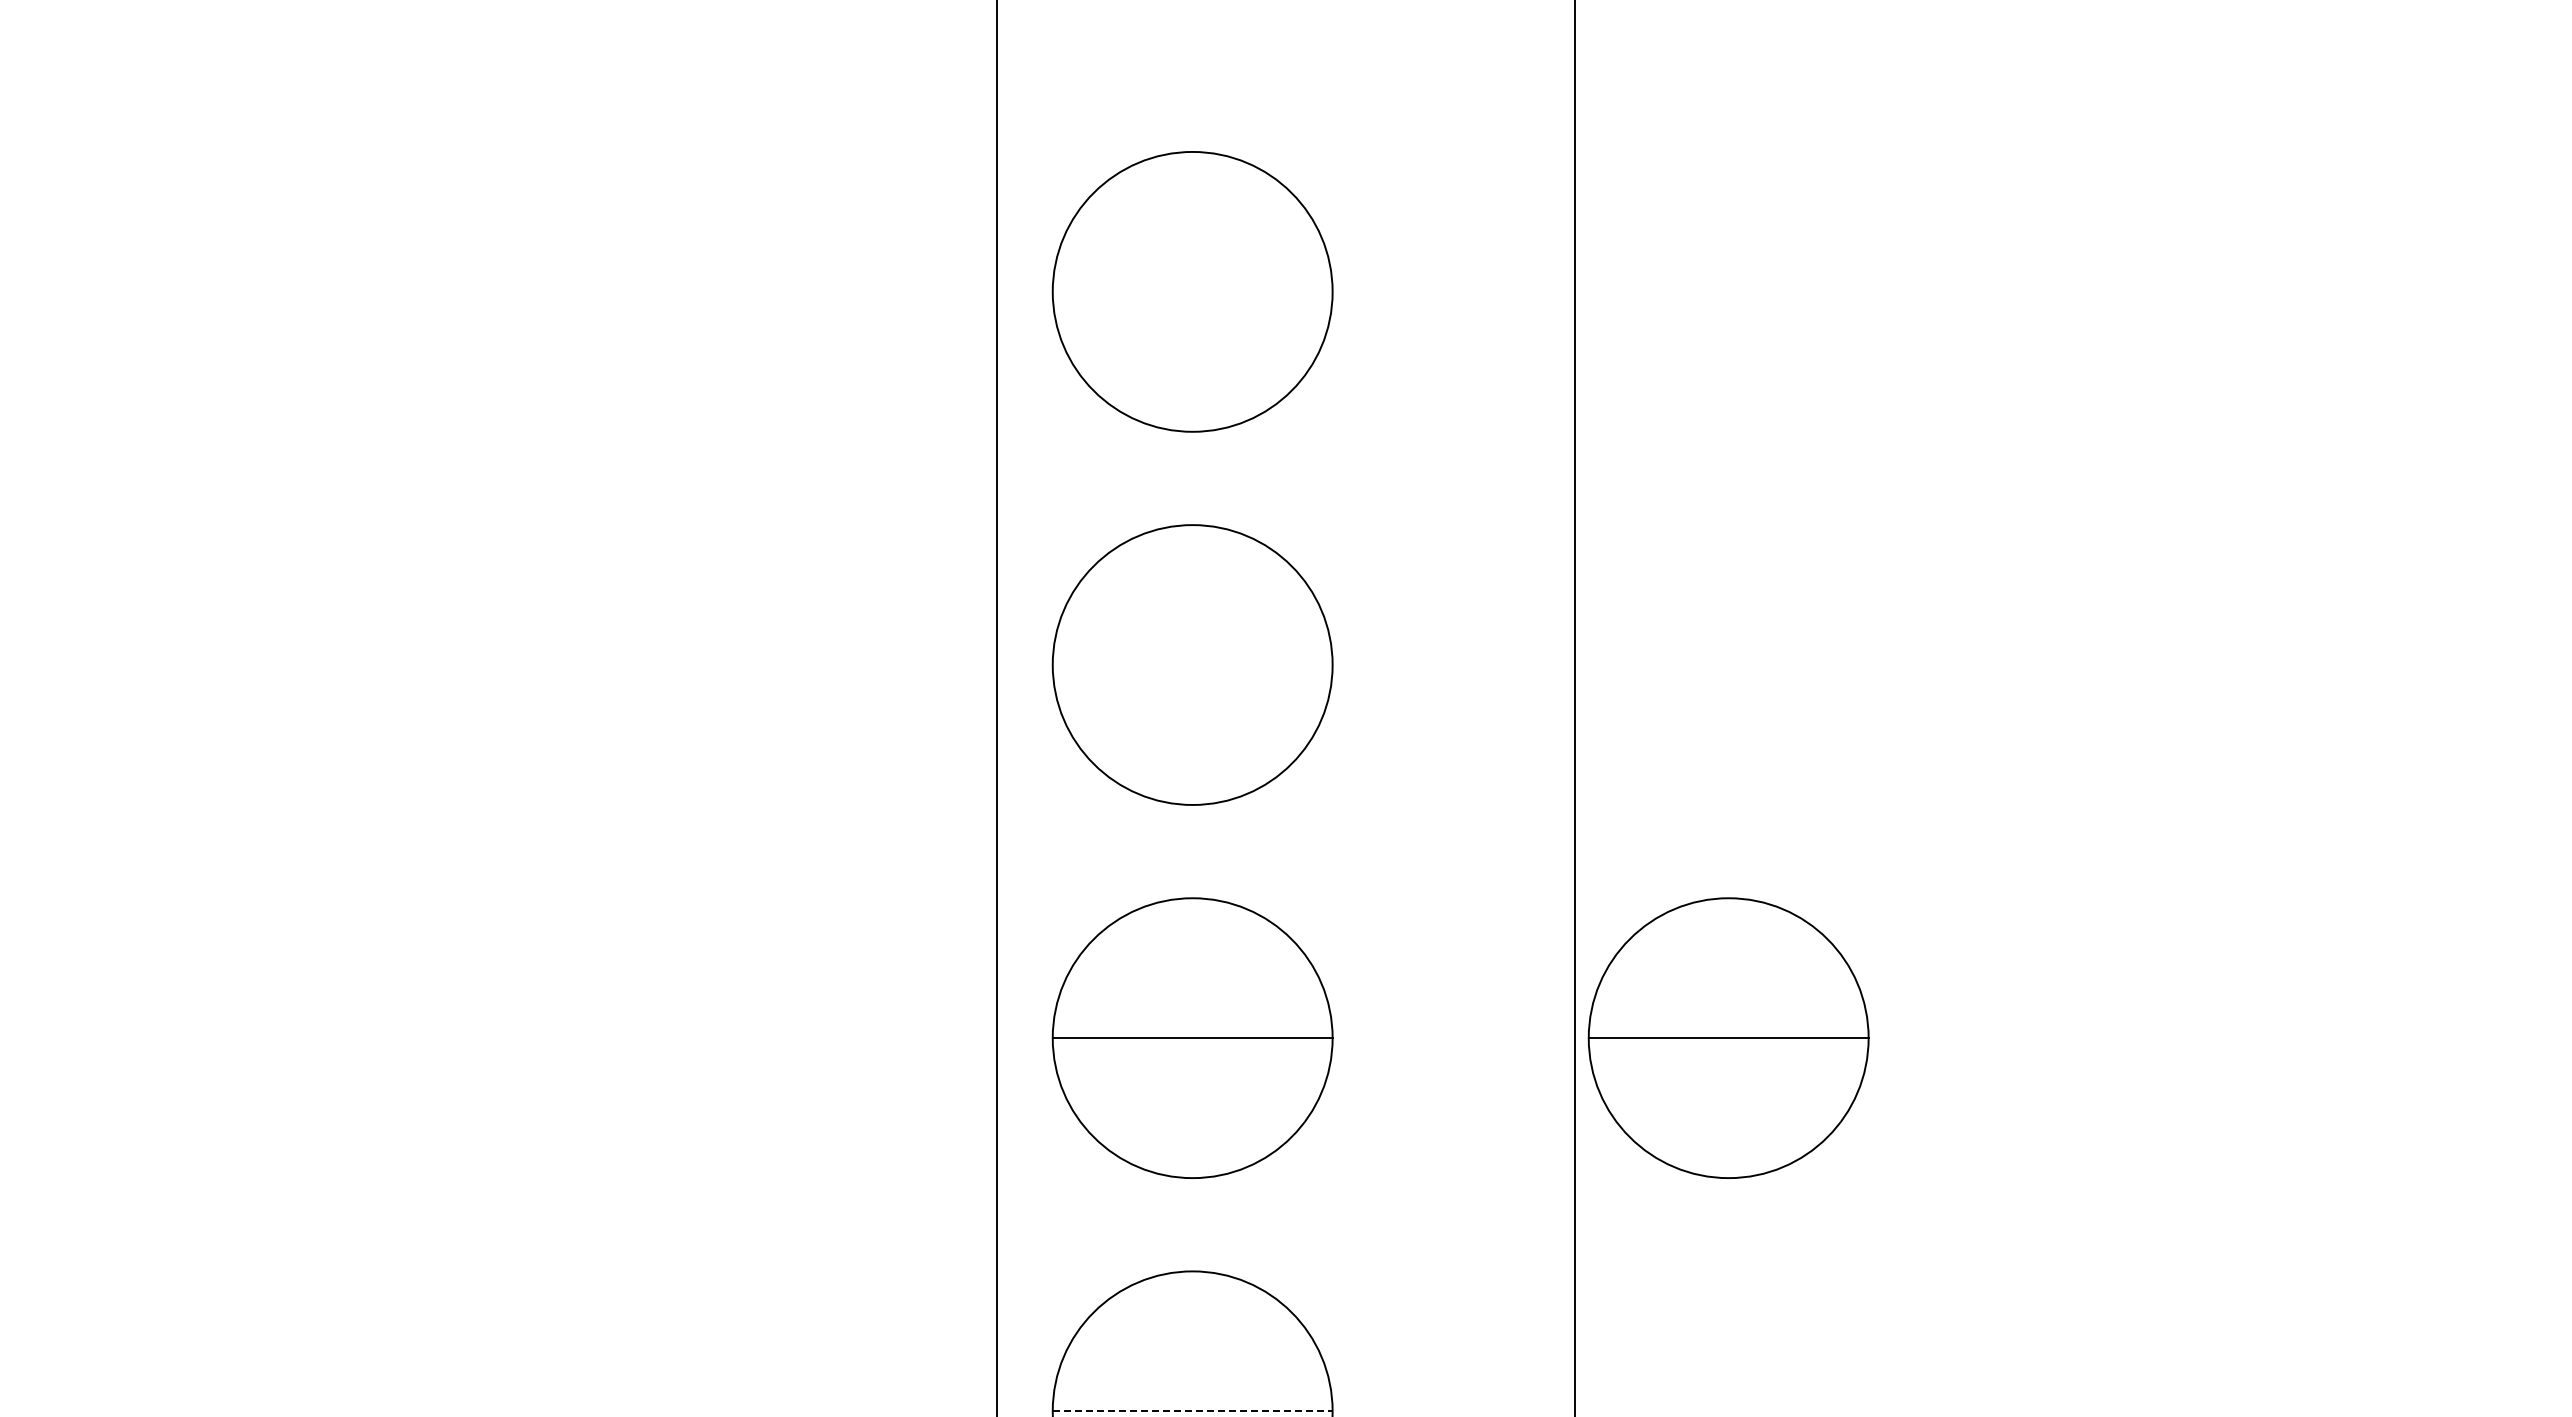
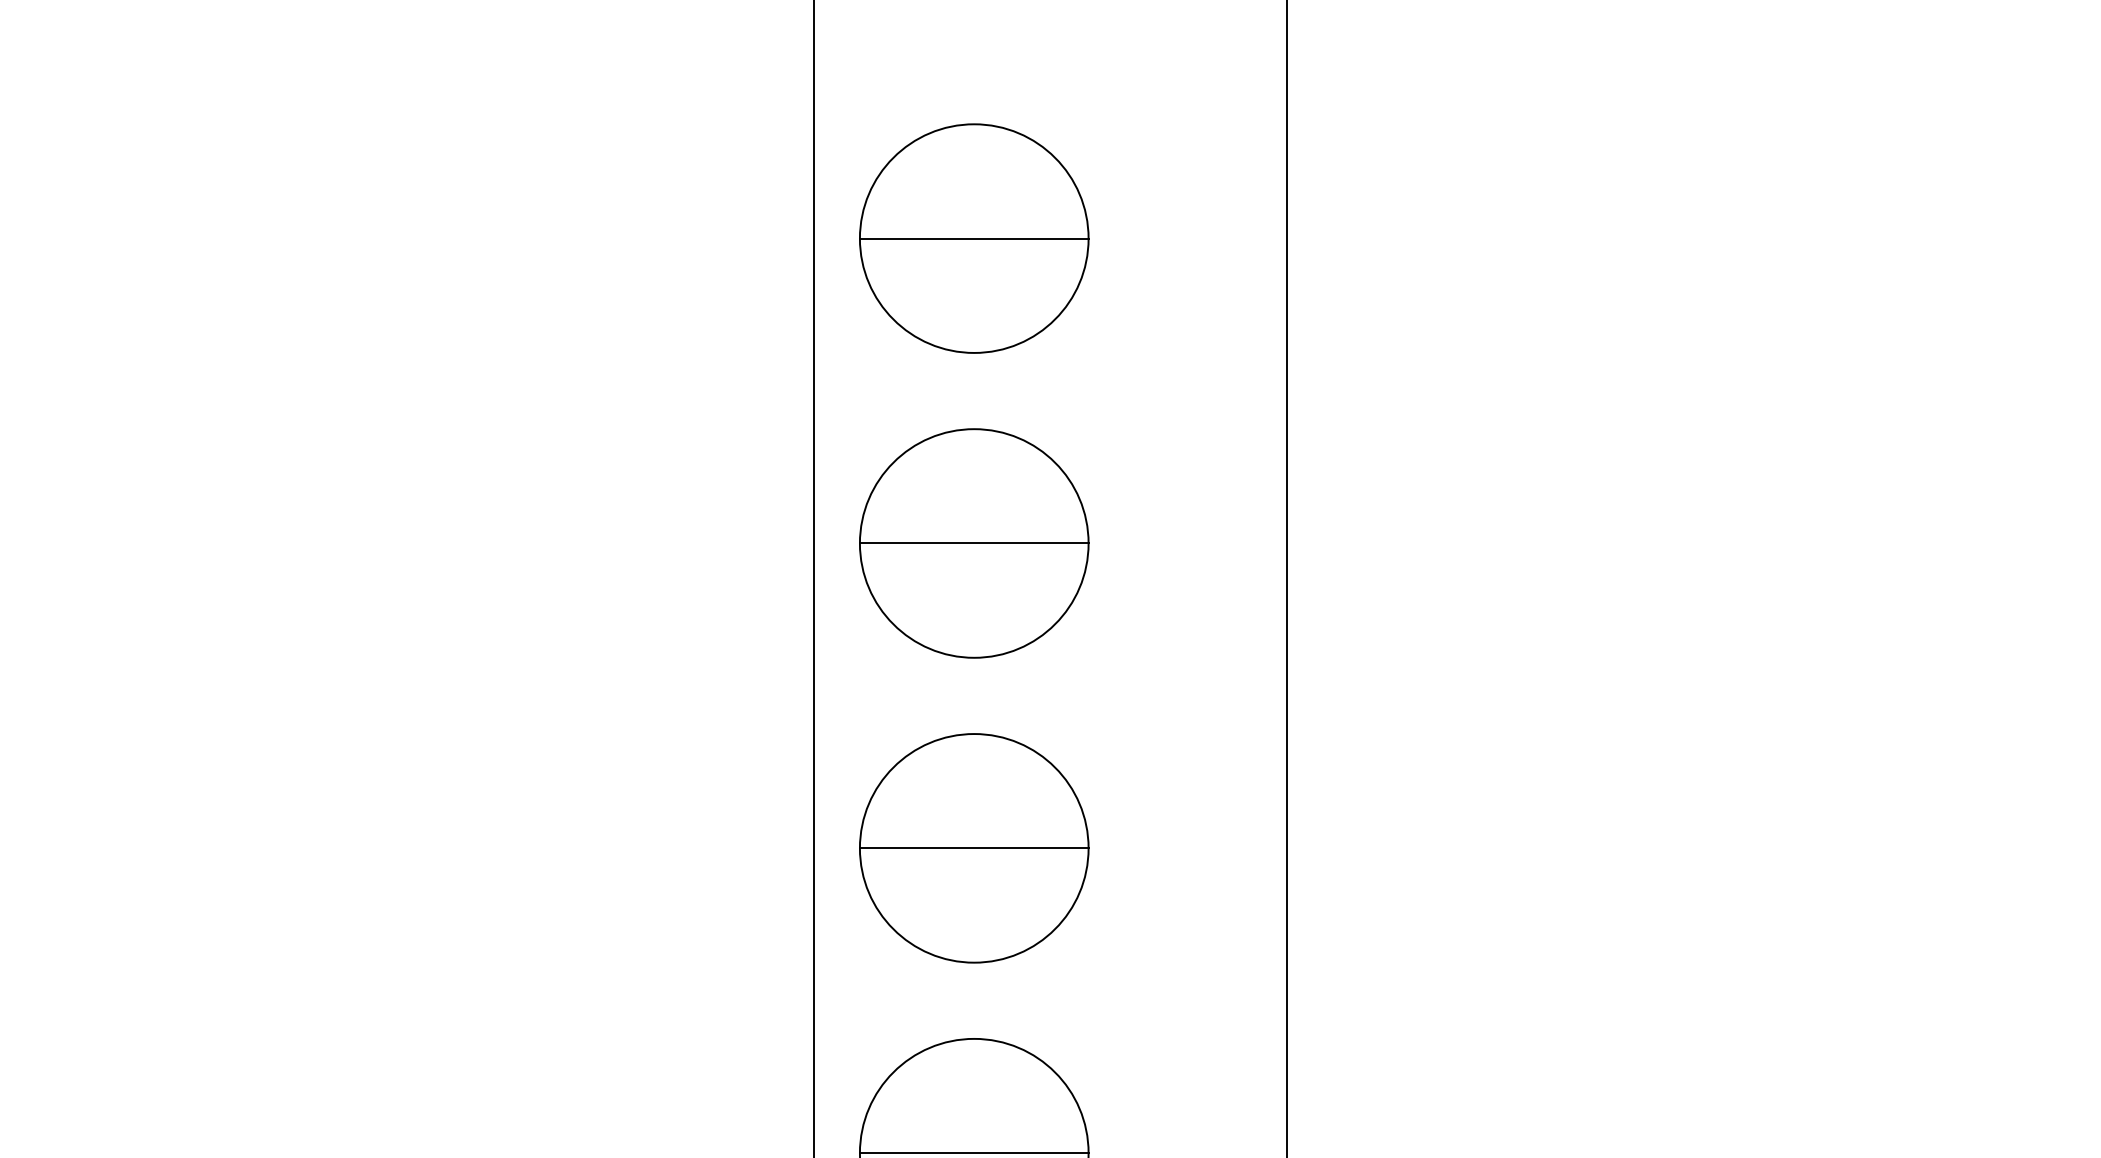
line: (1192, 291) -> (974, 238), added
line: (1192, 665) -> (974, 543), added
part: (1728, 1037) -> (1412, 847), removed
line: (1192, 1411) -> (974, 1153), dashed -> solid

